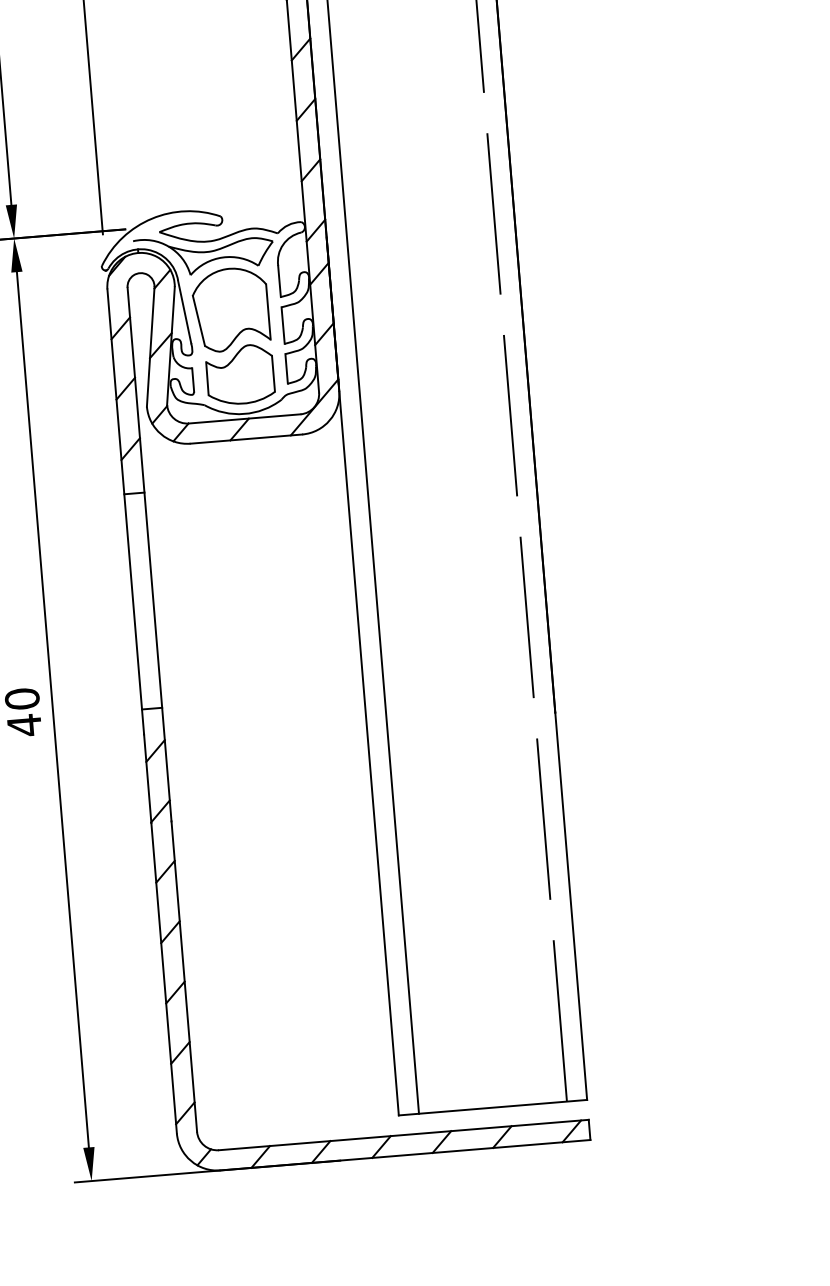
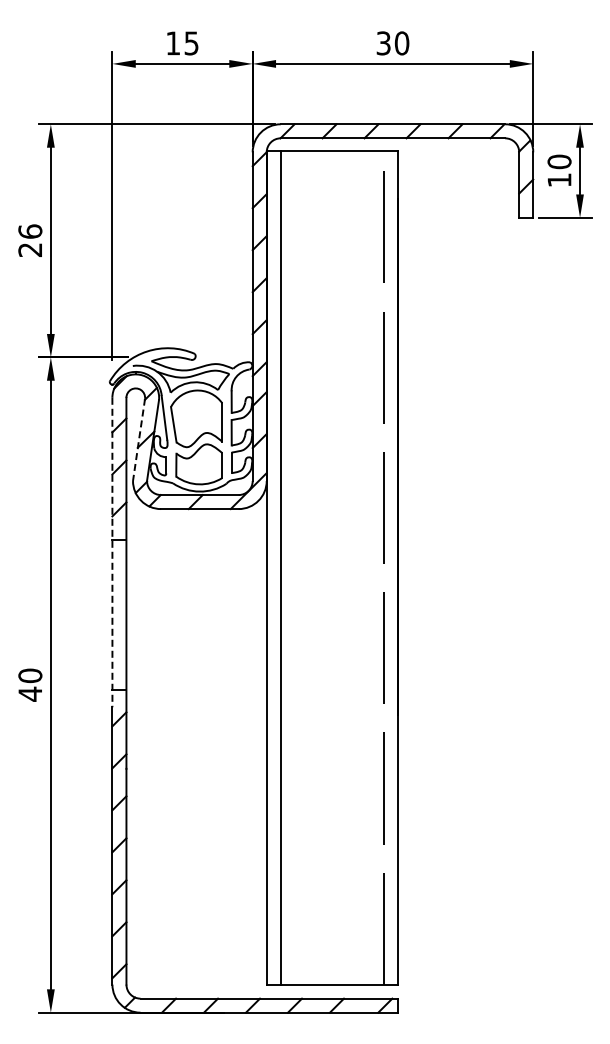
line: (151, 346) -> (139, 439), solid -> dashed
line: (125, 511) -> (112, 552), solid -> dashed

